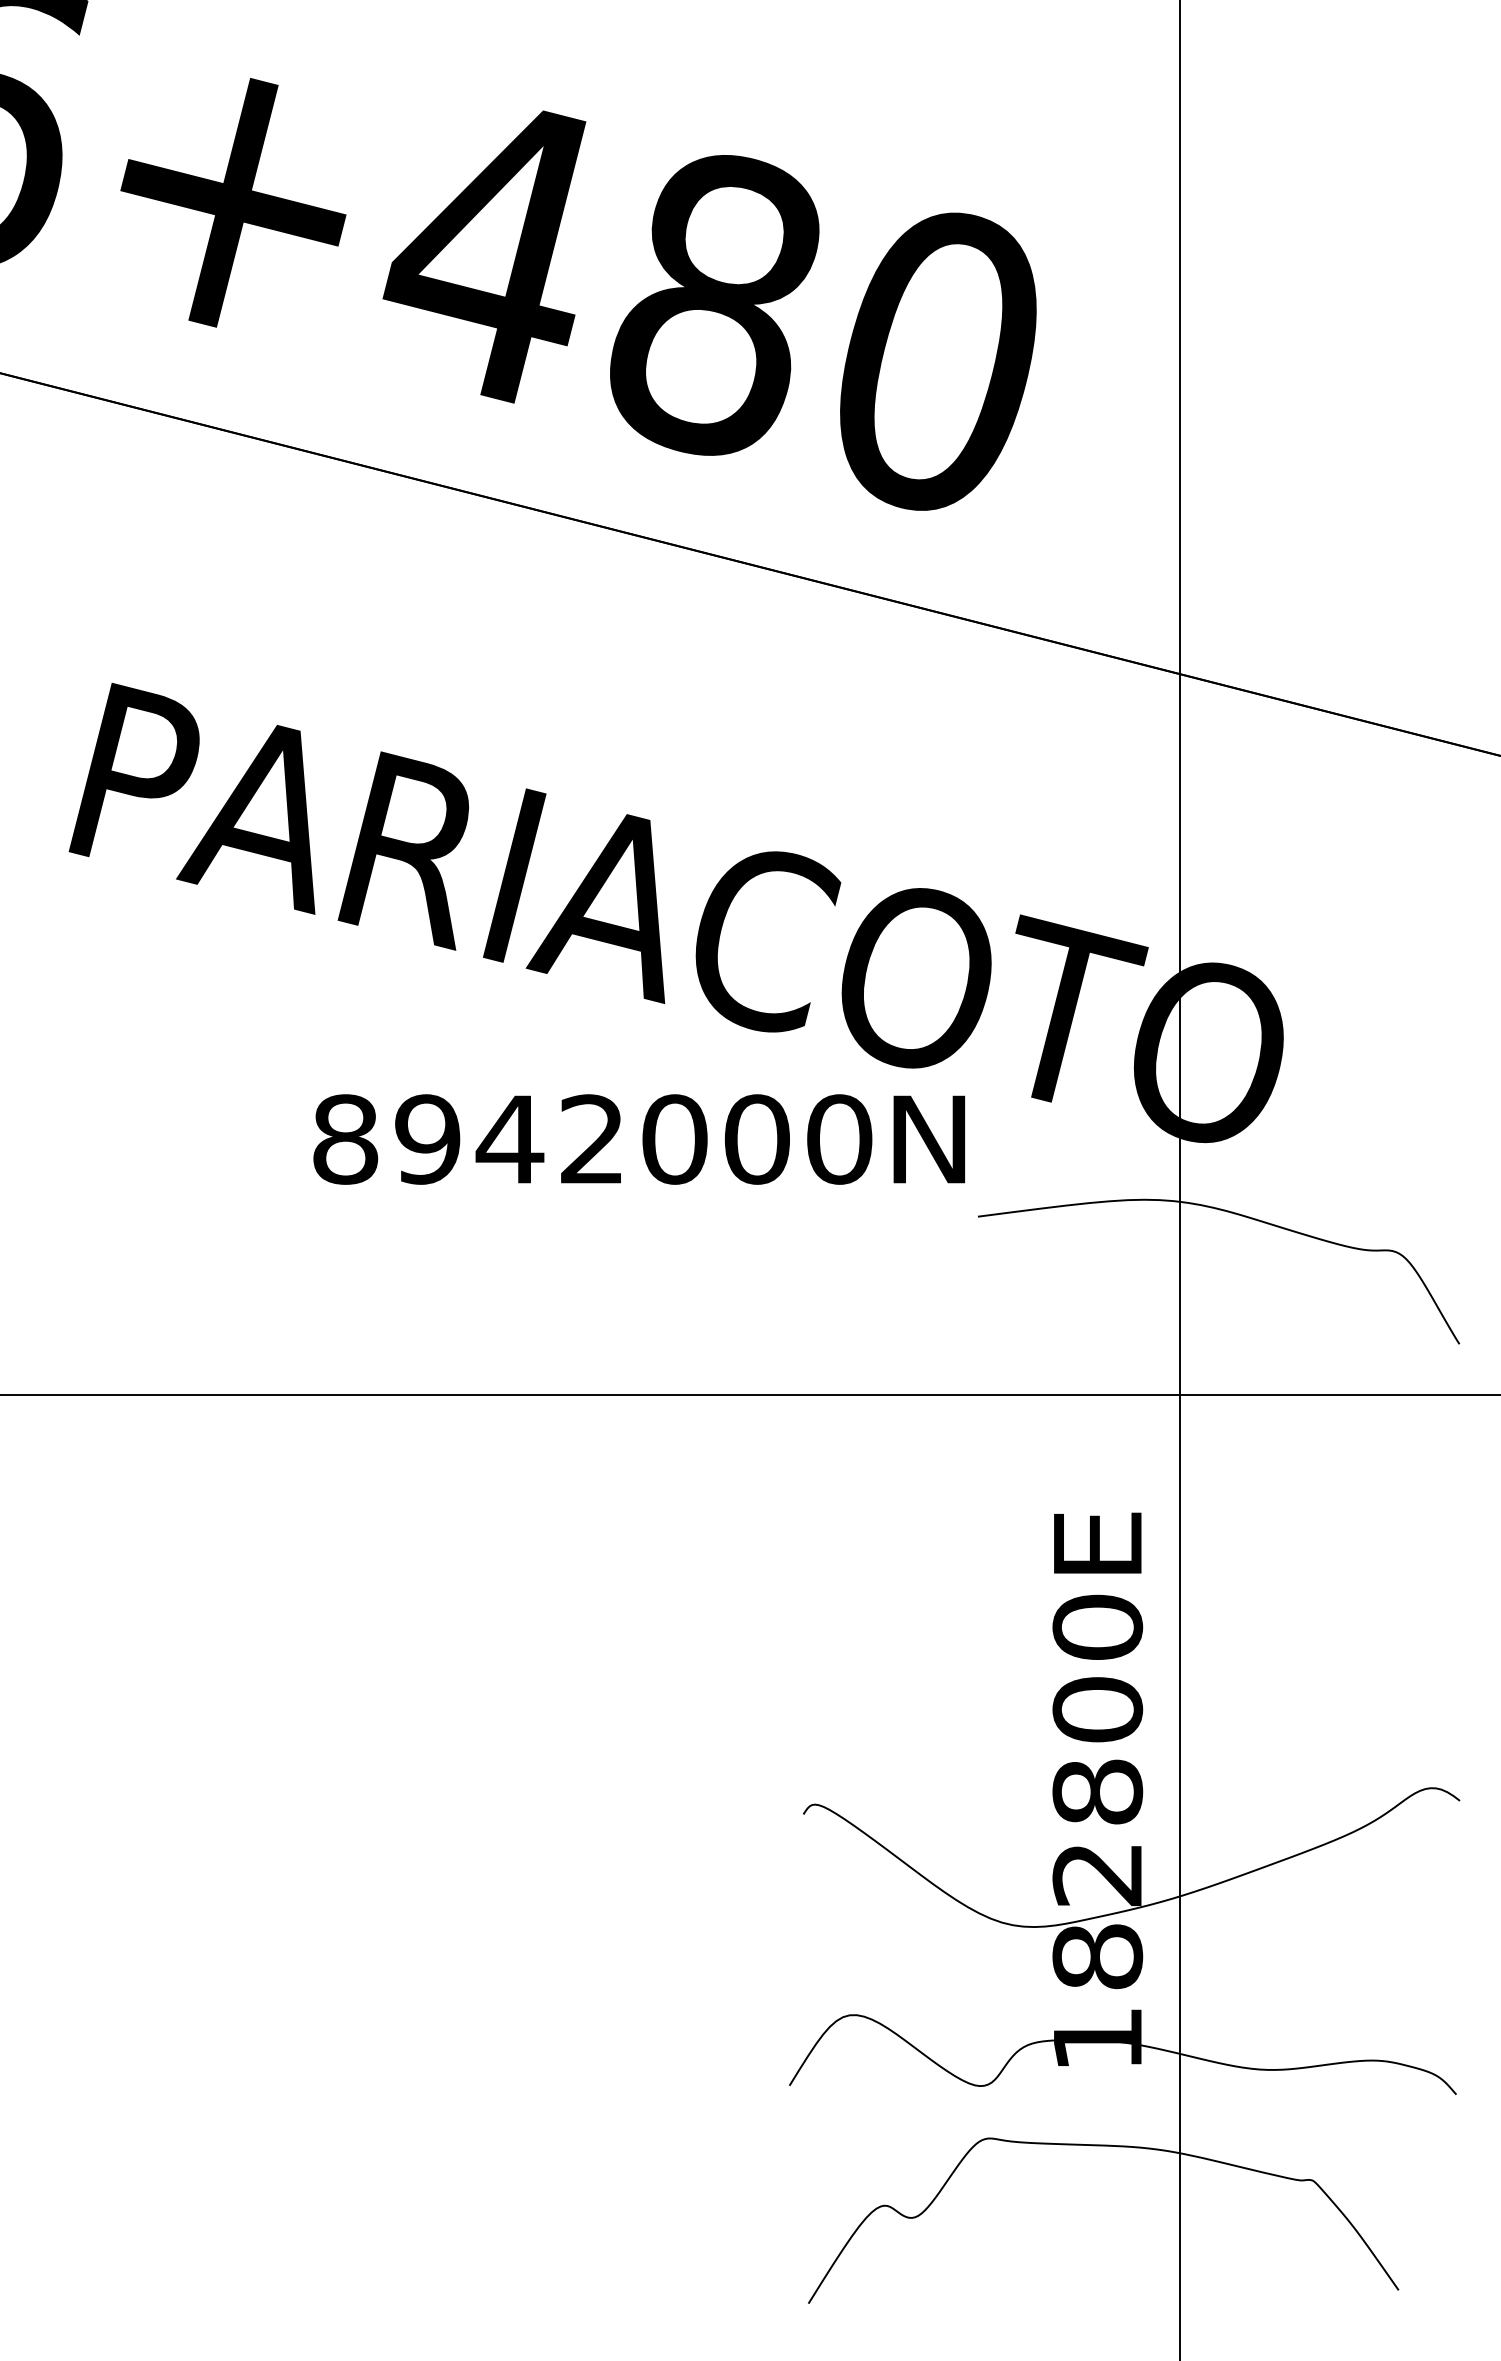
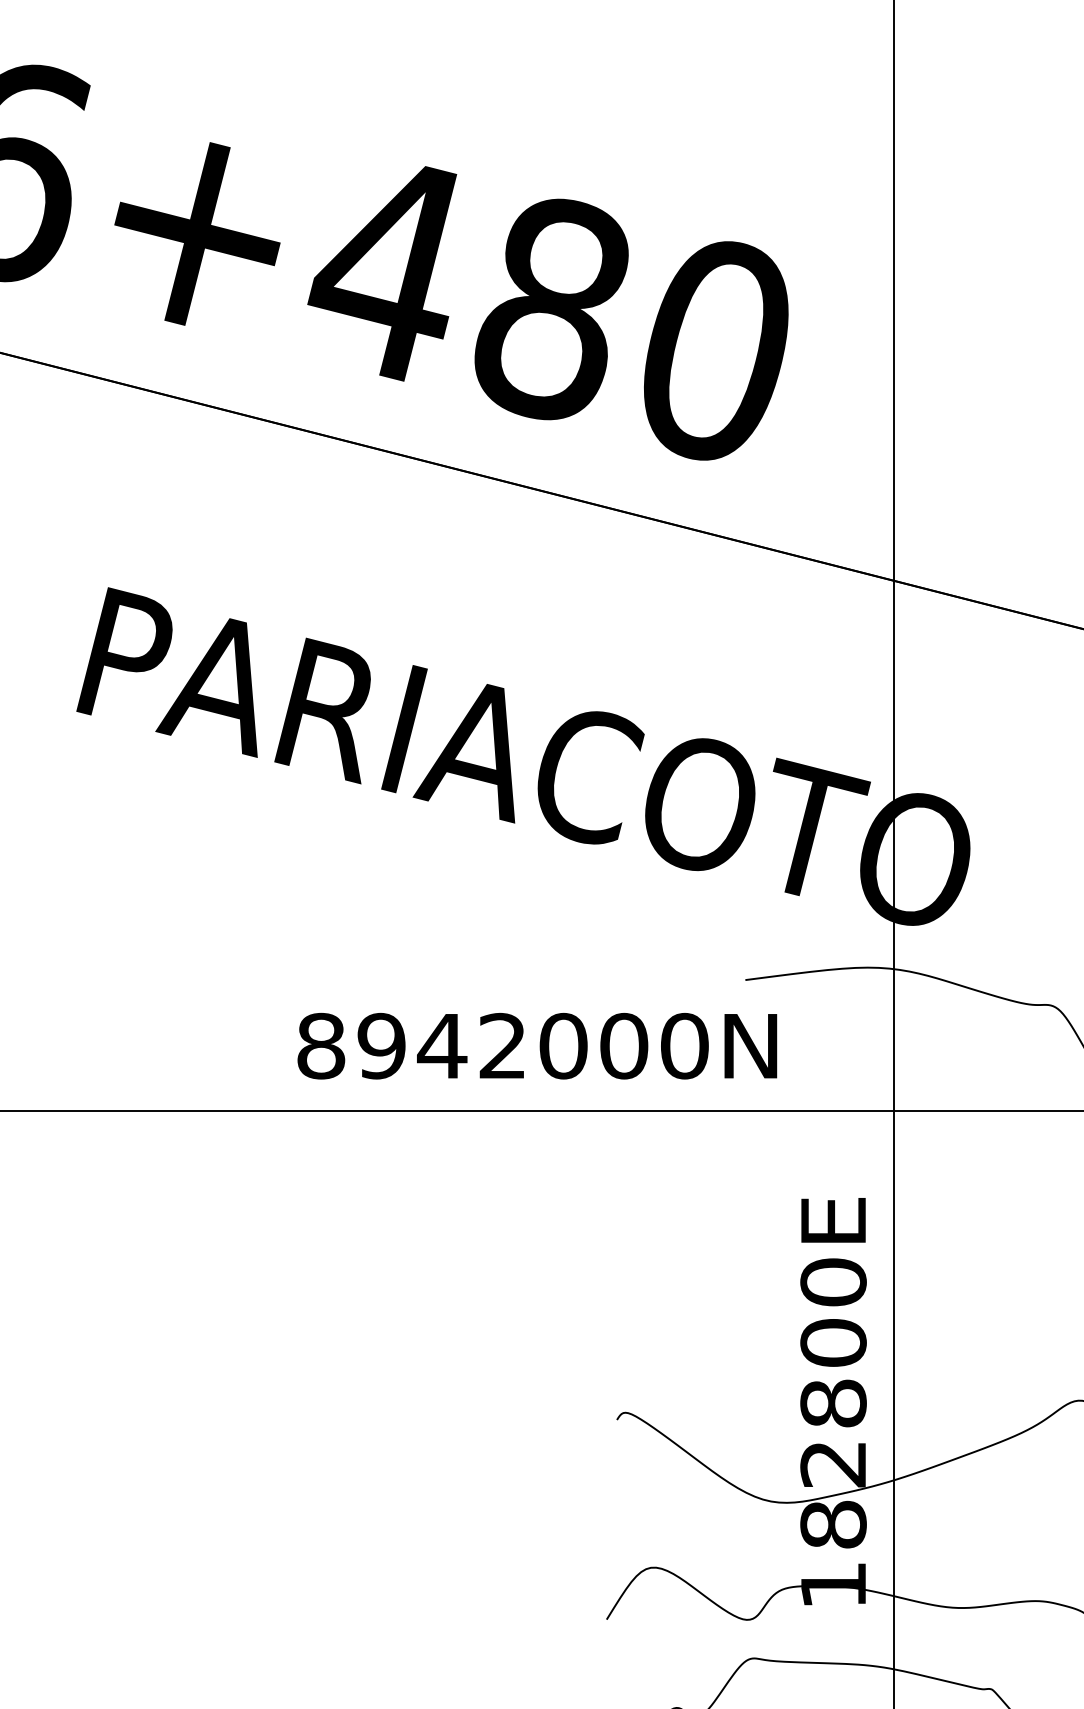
text: (638, 1139) -> (536, 1046), moved

